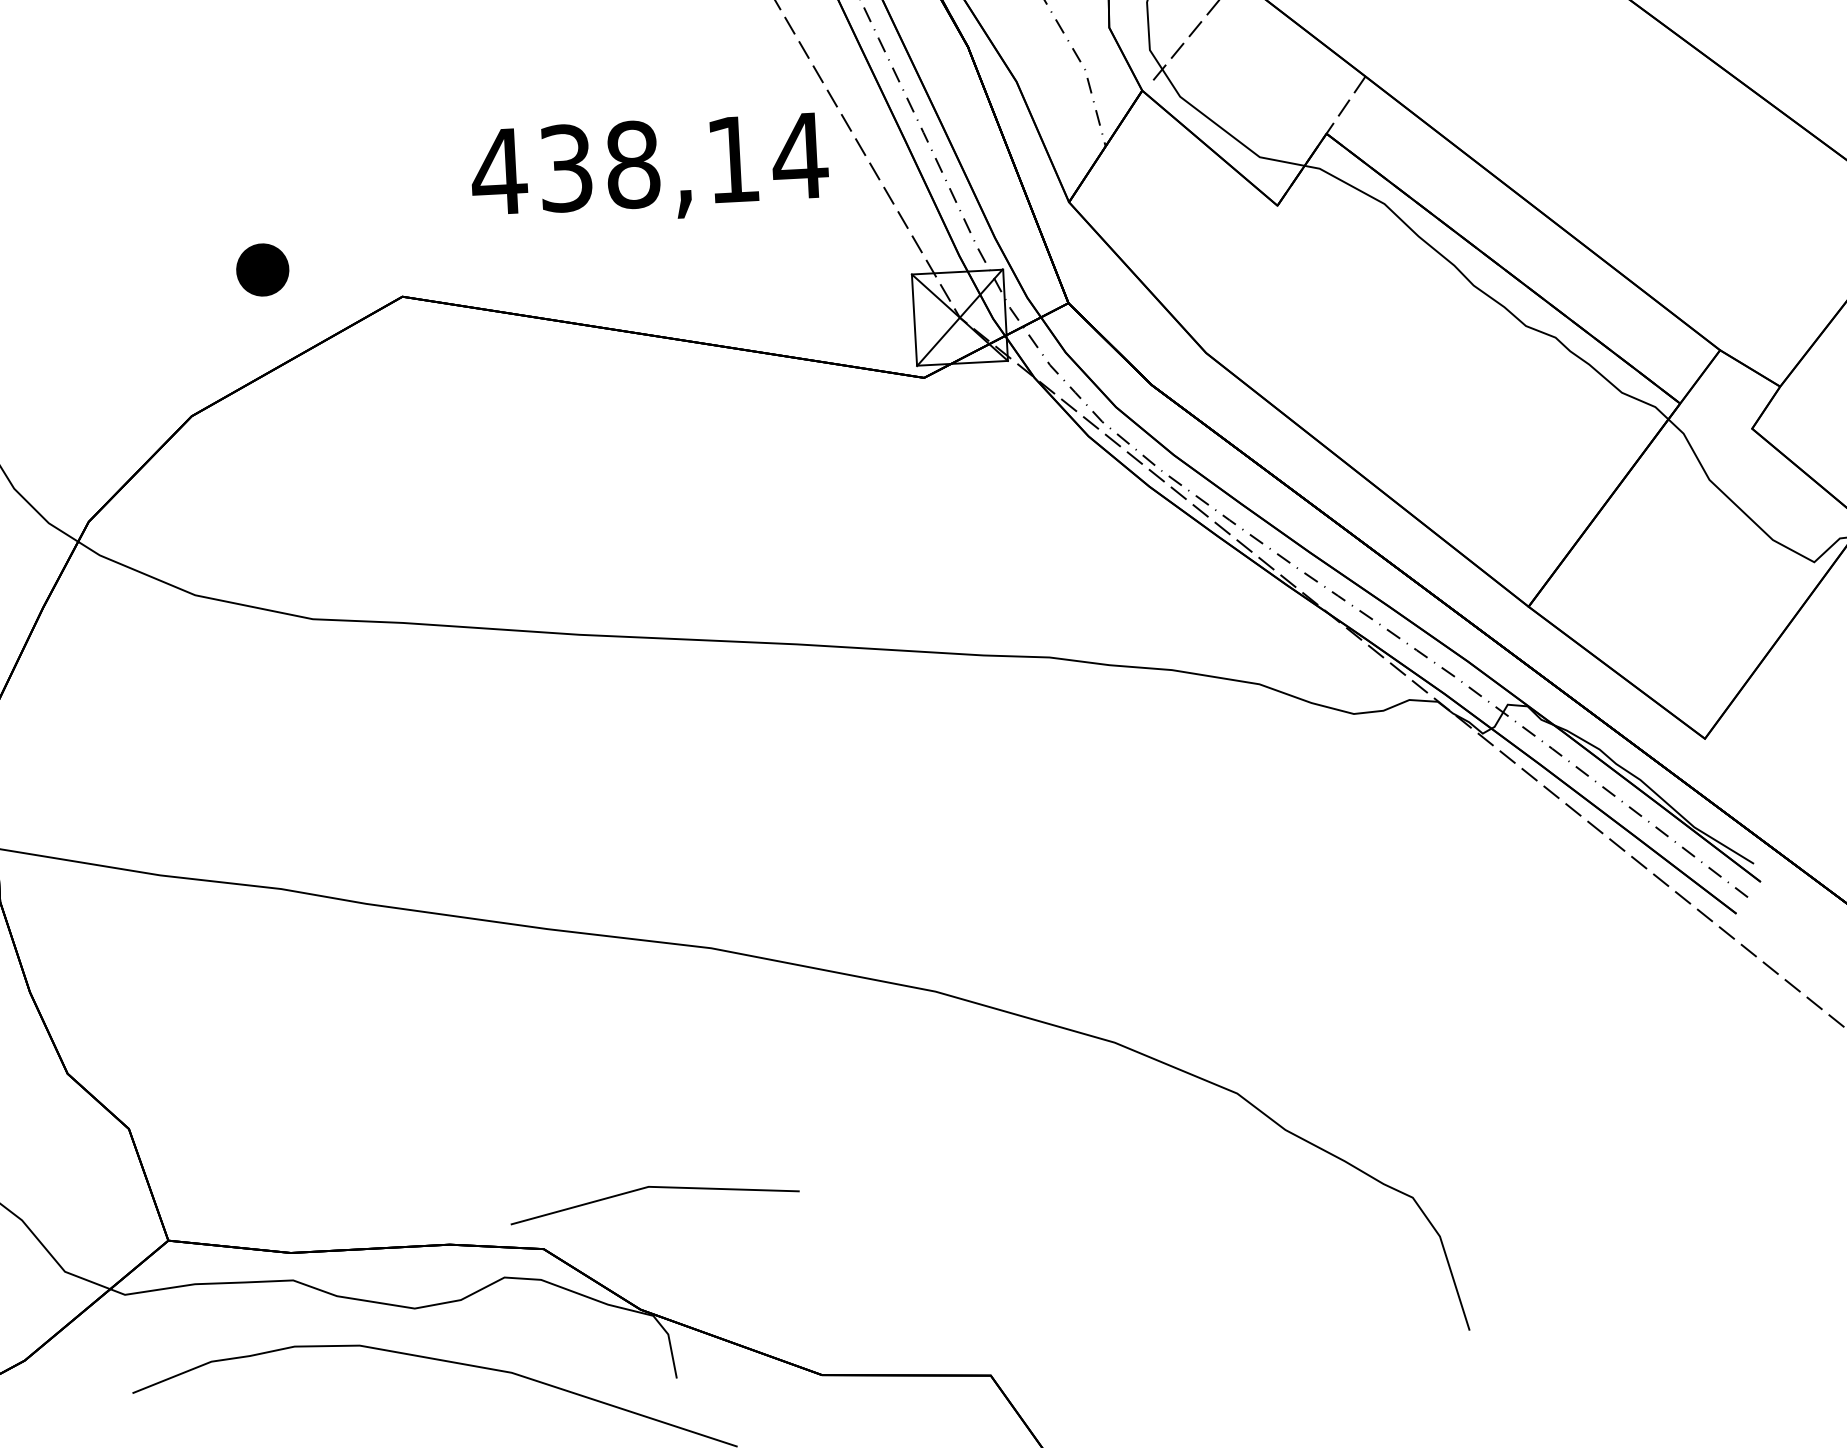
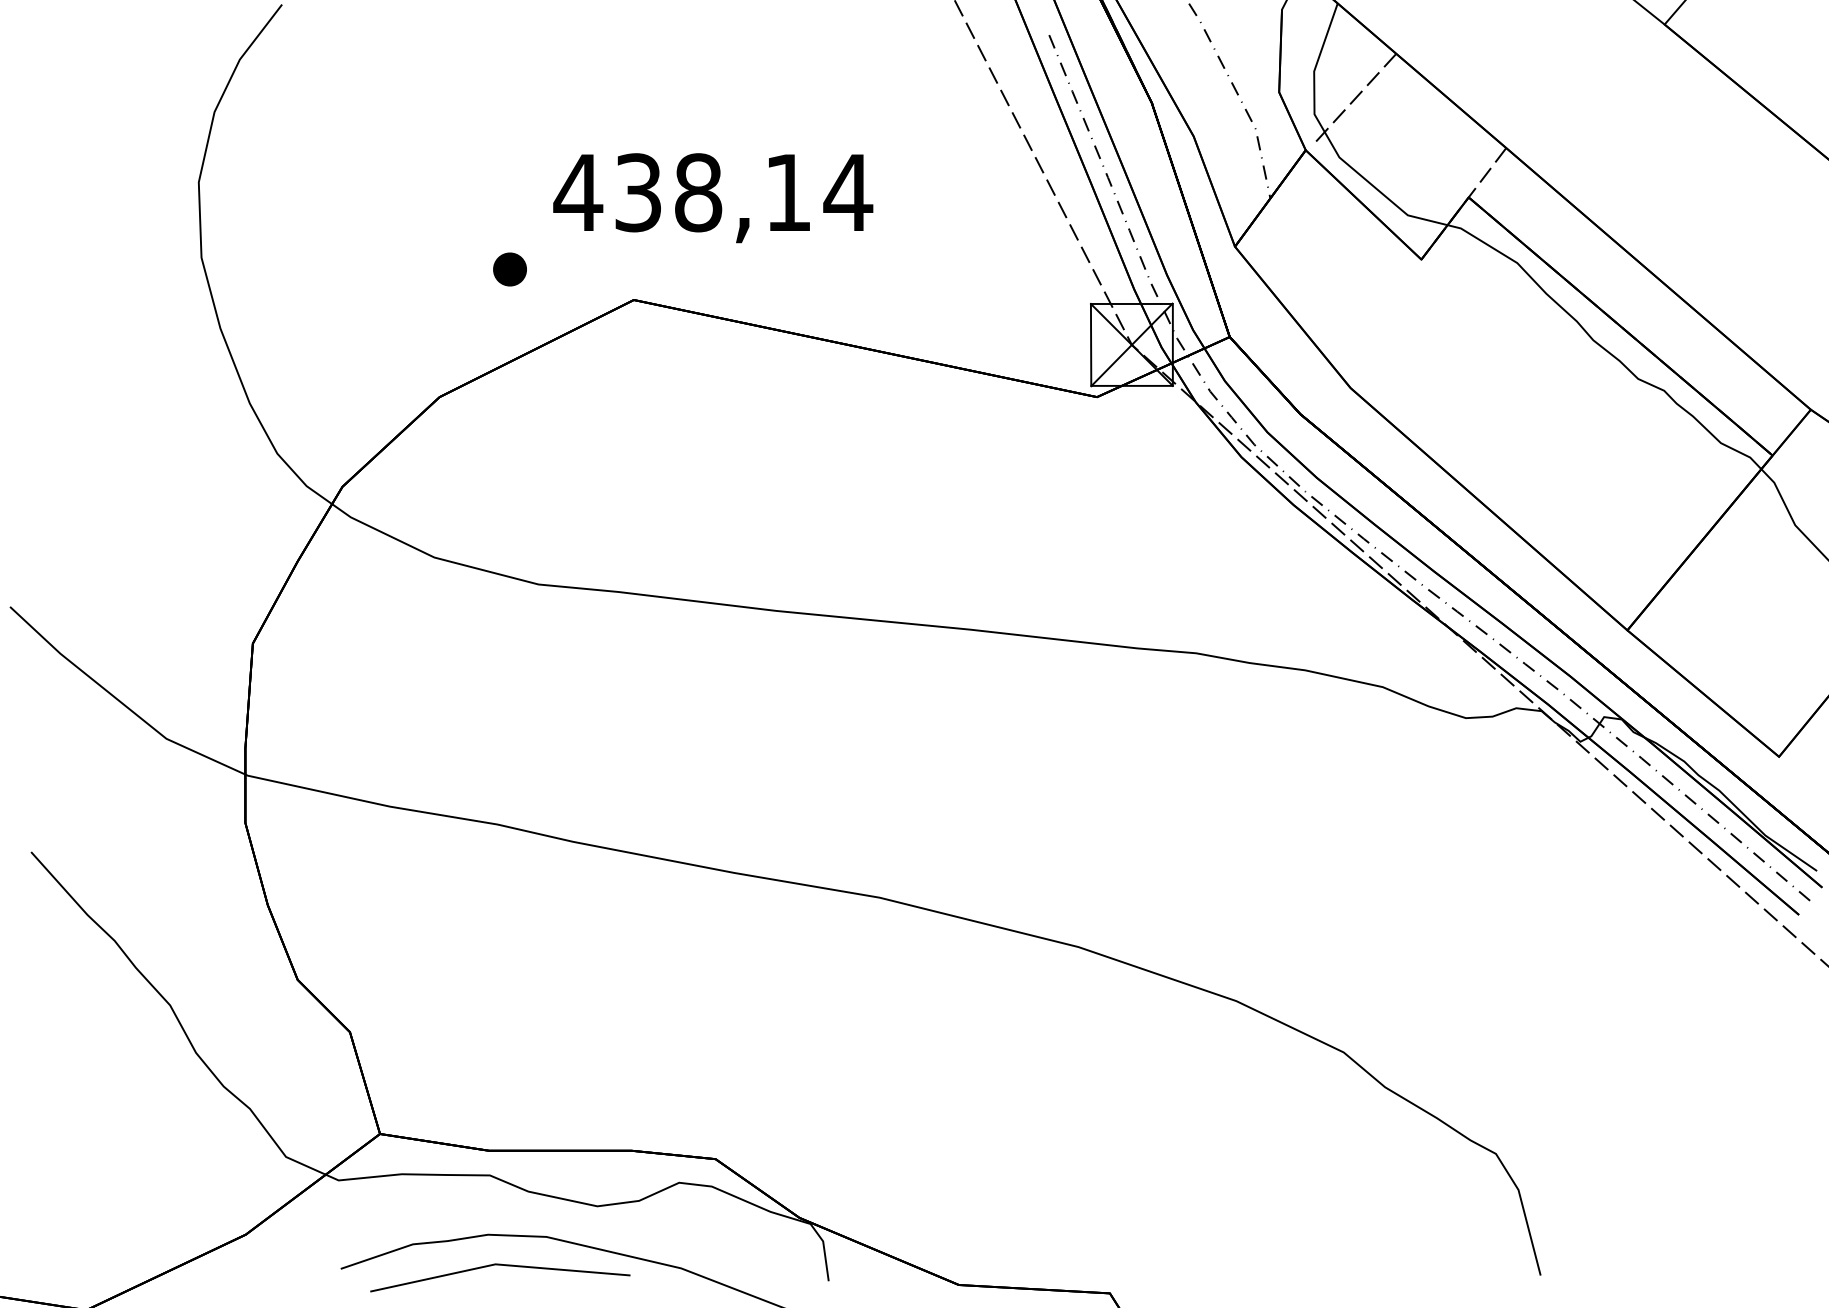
text: (650, 170) -> (713, 198), moved
part: (262, 270) -> (509, 269), size x0.71
line: (654, 1187) -> (500, 1265), moved

